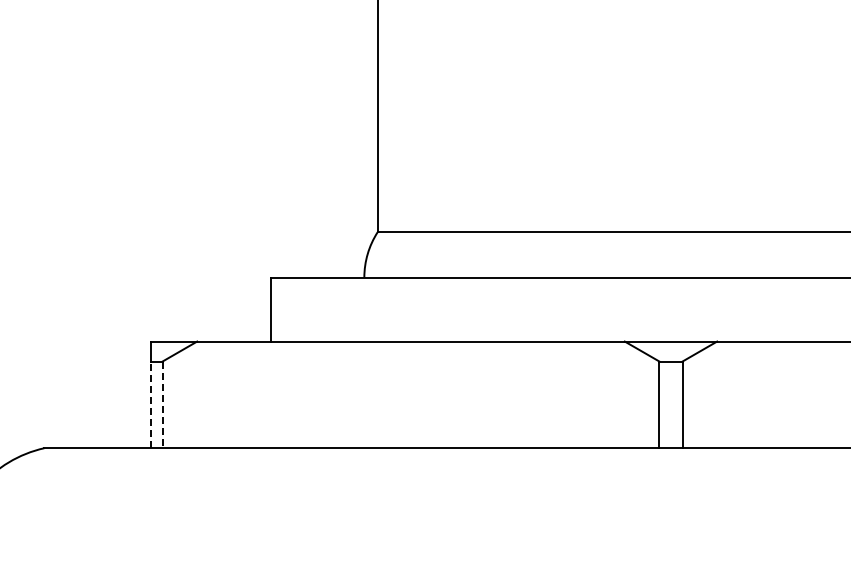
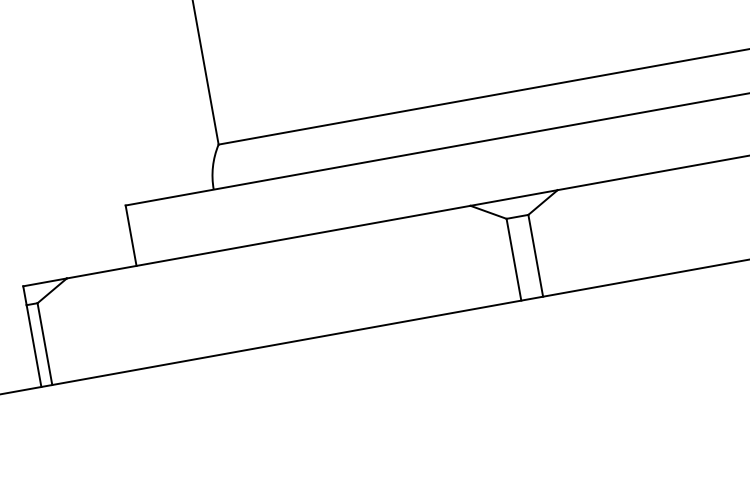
line: (151, 404) -> (34, 345), dashed -> solid
line: (162, 405) -> (44, 344), dashed -> solid

